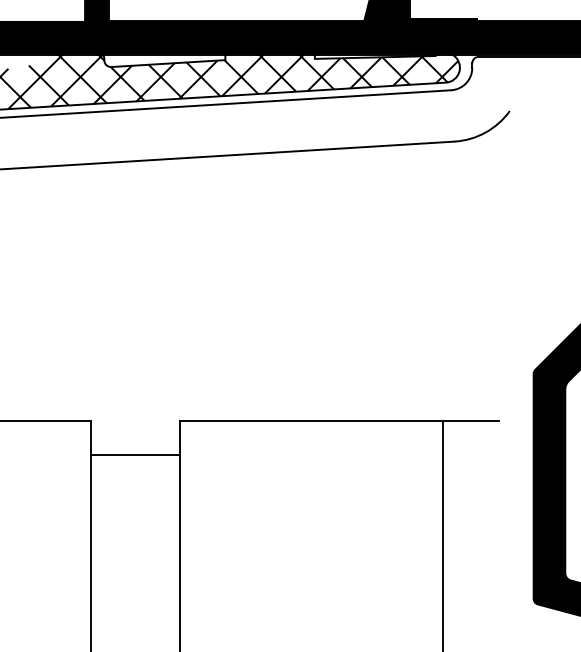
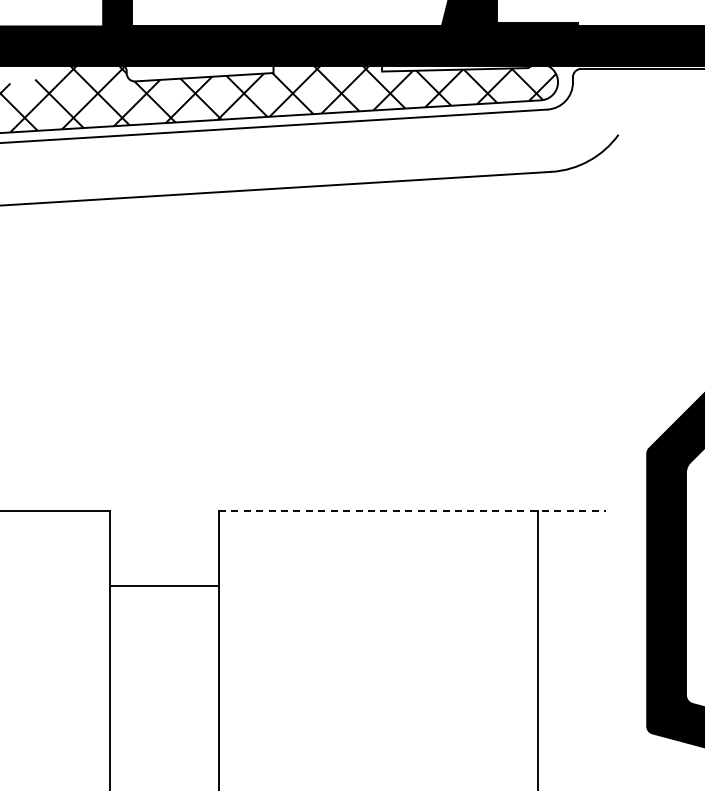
line: (339, 421) -> (412, 511), solid -> dashed
line: (135, 454) -> (164, 585), moved

